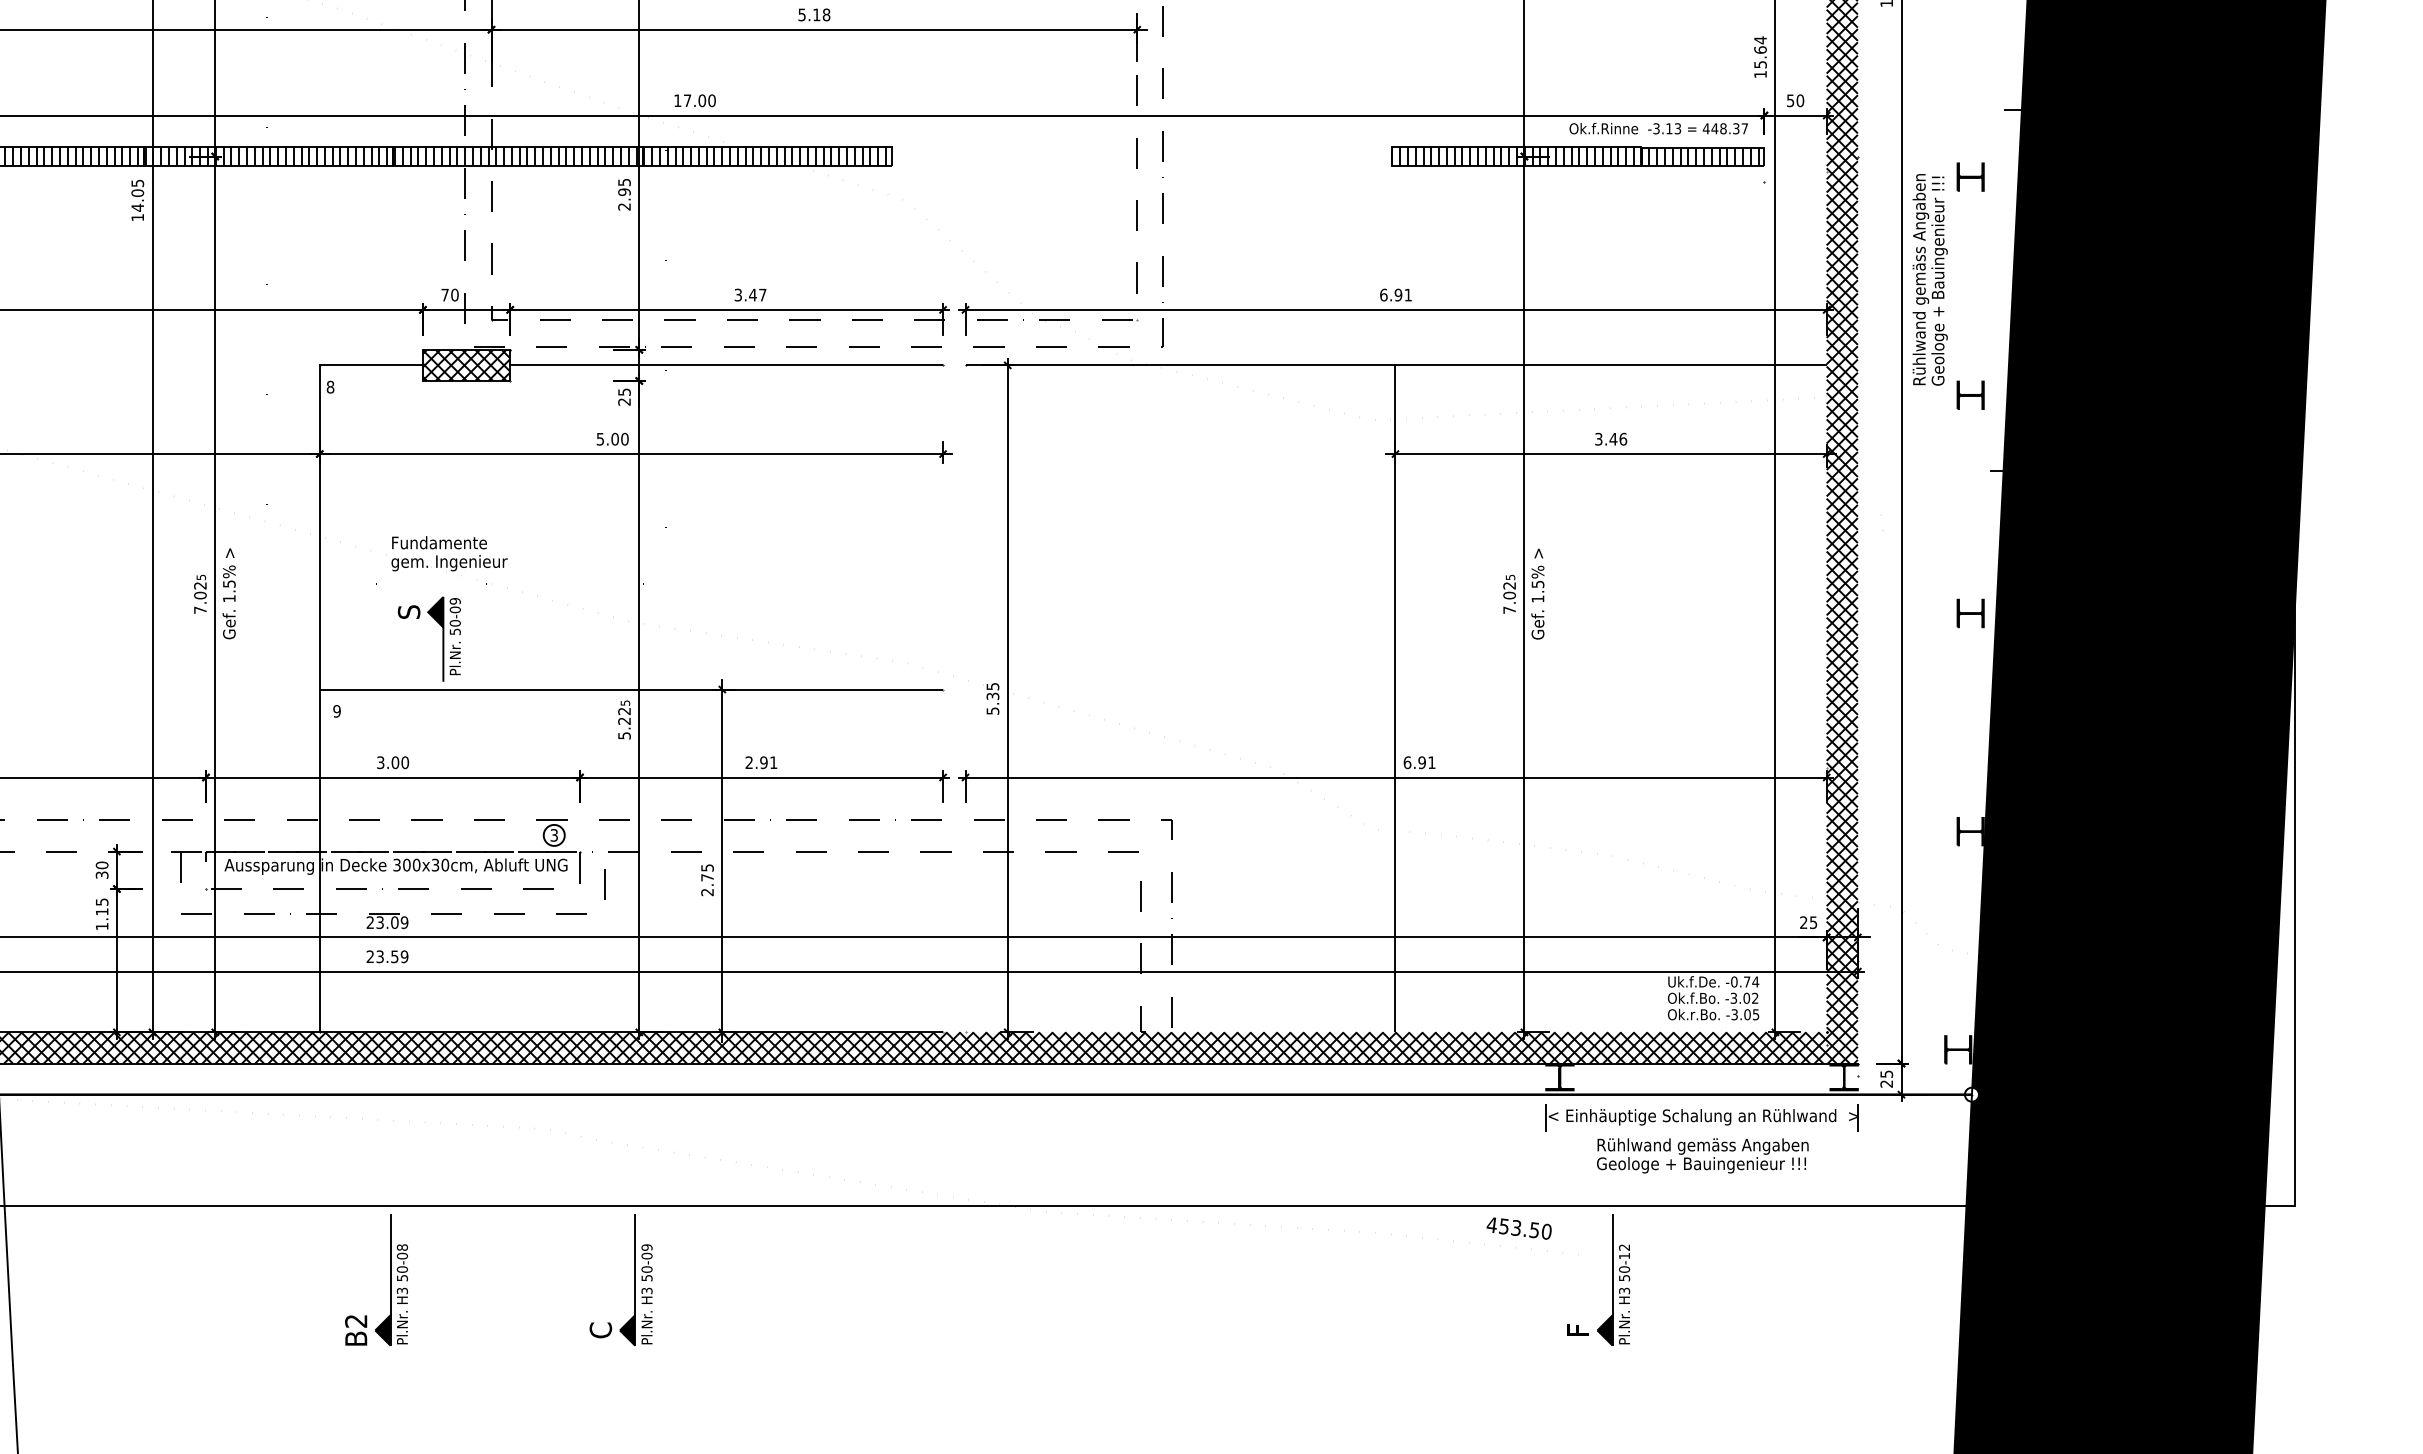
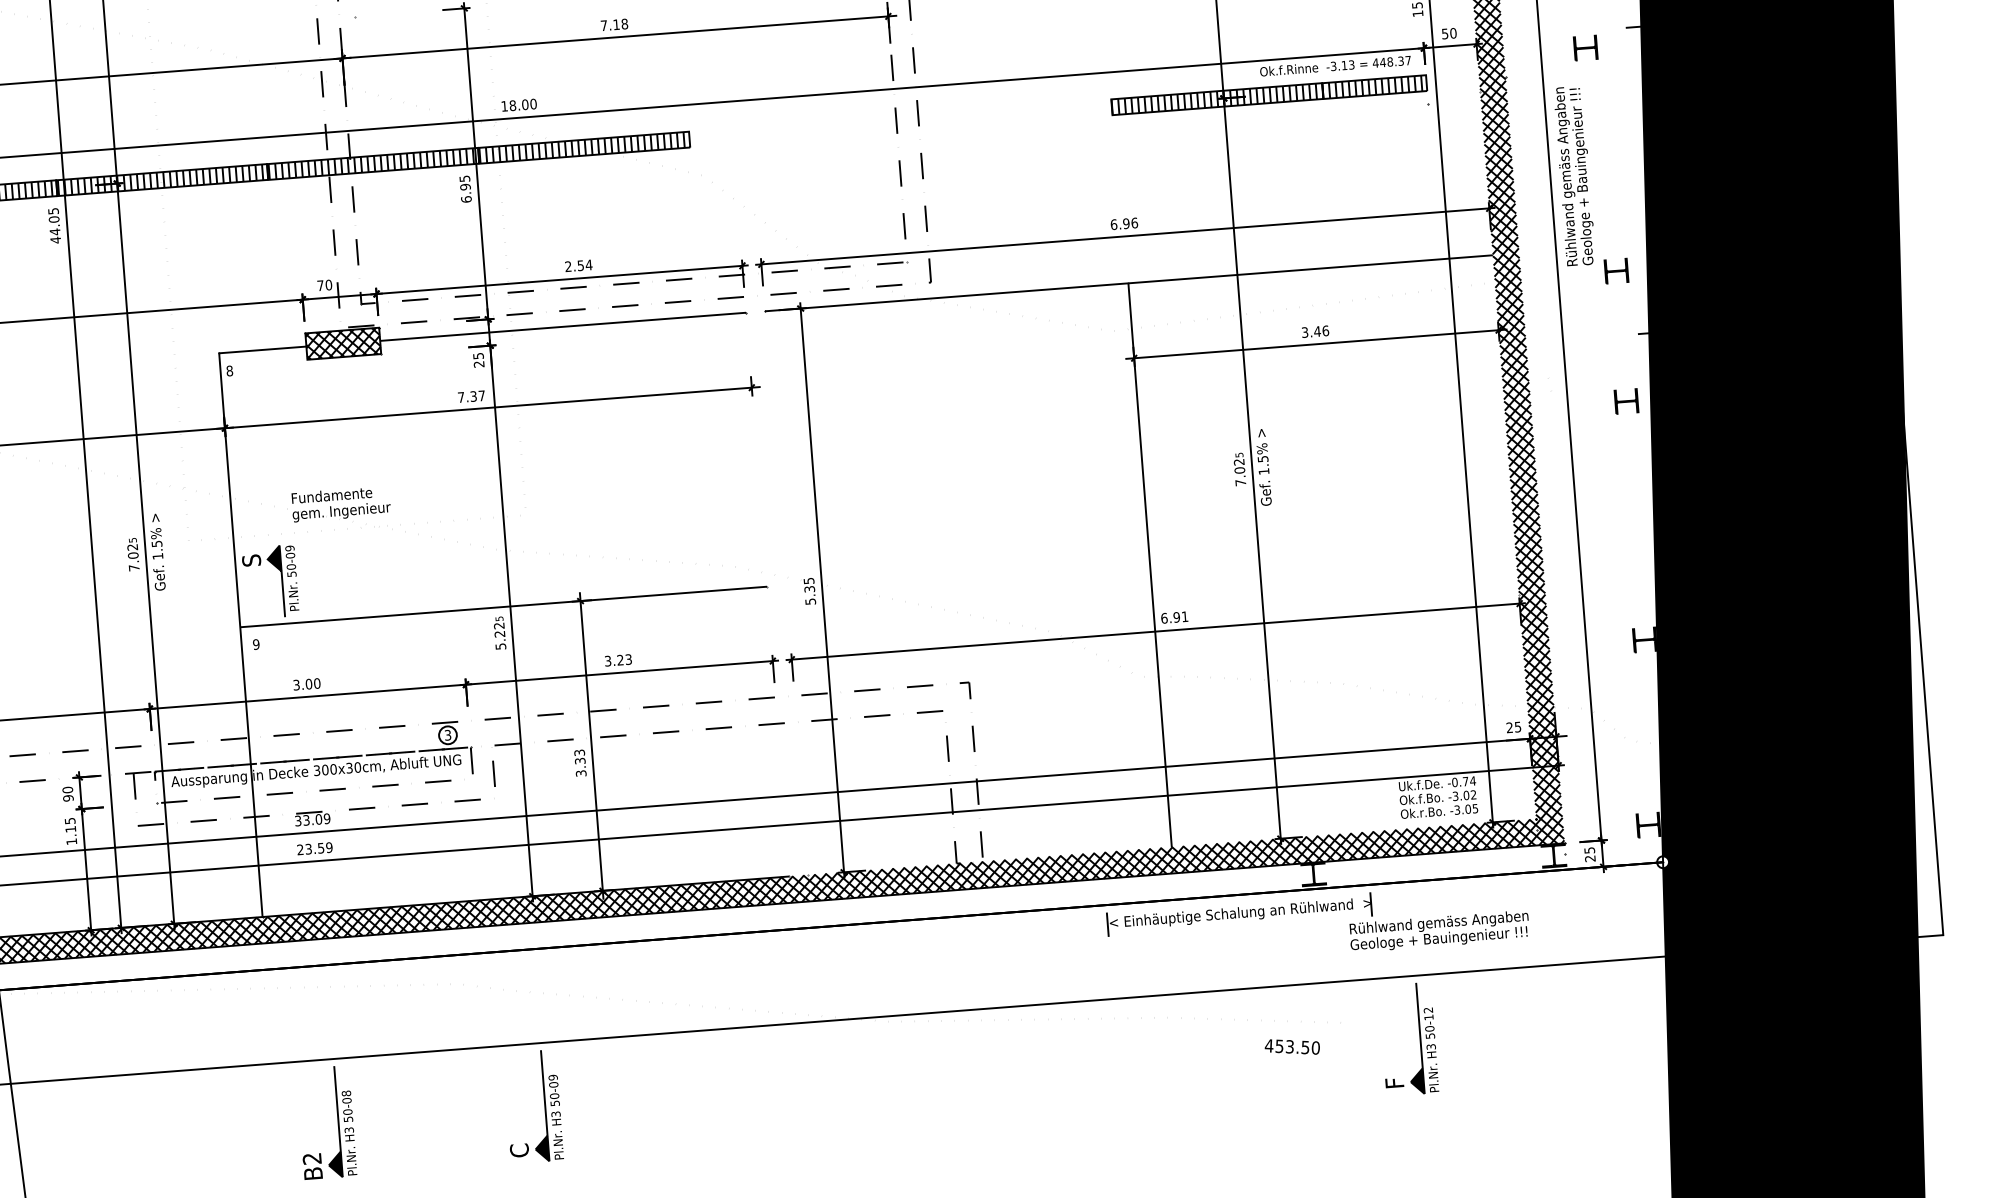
text: (801, 14) -> (603, 25), 5.18 -> 7.18
text: (687, 100) -> (512, 105), 17.00 -> 18.00
part: (1970, 176) -> (1585, 47), moved
text: (624, 206) -> (466, 199), 2.95 -> 6.95
text: (137, 217) -> (55, 240), 14.05 -> 44.05
text: (750, 294) -> (578, 265), 3.47 -> 2.54
text: (1408, 294) -> (1134, 222), 6.91 -> 6.96
text: (612, 438) -> (471, 396), 5.00 -> 7.37
part: (1970, 613) -> (1626, 401), moved
part: (442, 638) -> (281, 580), moved
text: (761, 762) -> (618, 660), 2.91 -> 3.23
text: (101, 874) -> (67, 797), 30 -> 90
text: (707, 880) -> (580, 763), 2.75 -> 3.33
text: (369, 922) -> (297, 820), 23.09 -> 33.09
part: (1701, 1117) -> (1239, 914), moved
text: (1518, 1228) -> (1291, 1047), moved
part: (1612, 1279) -> (1420, 1038), moved

